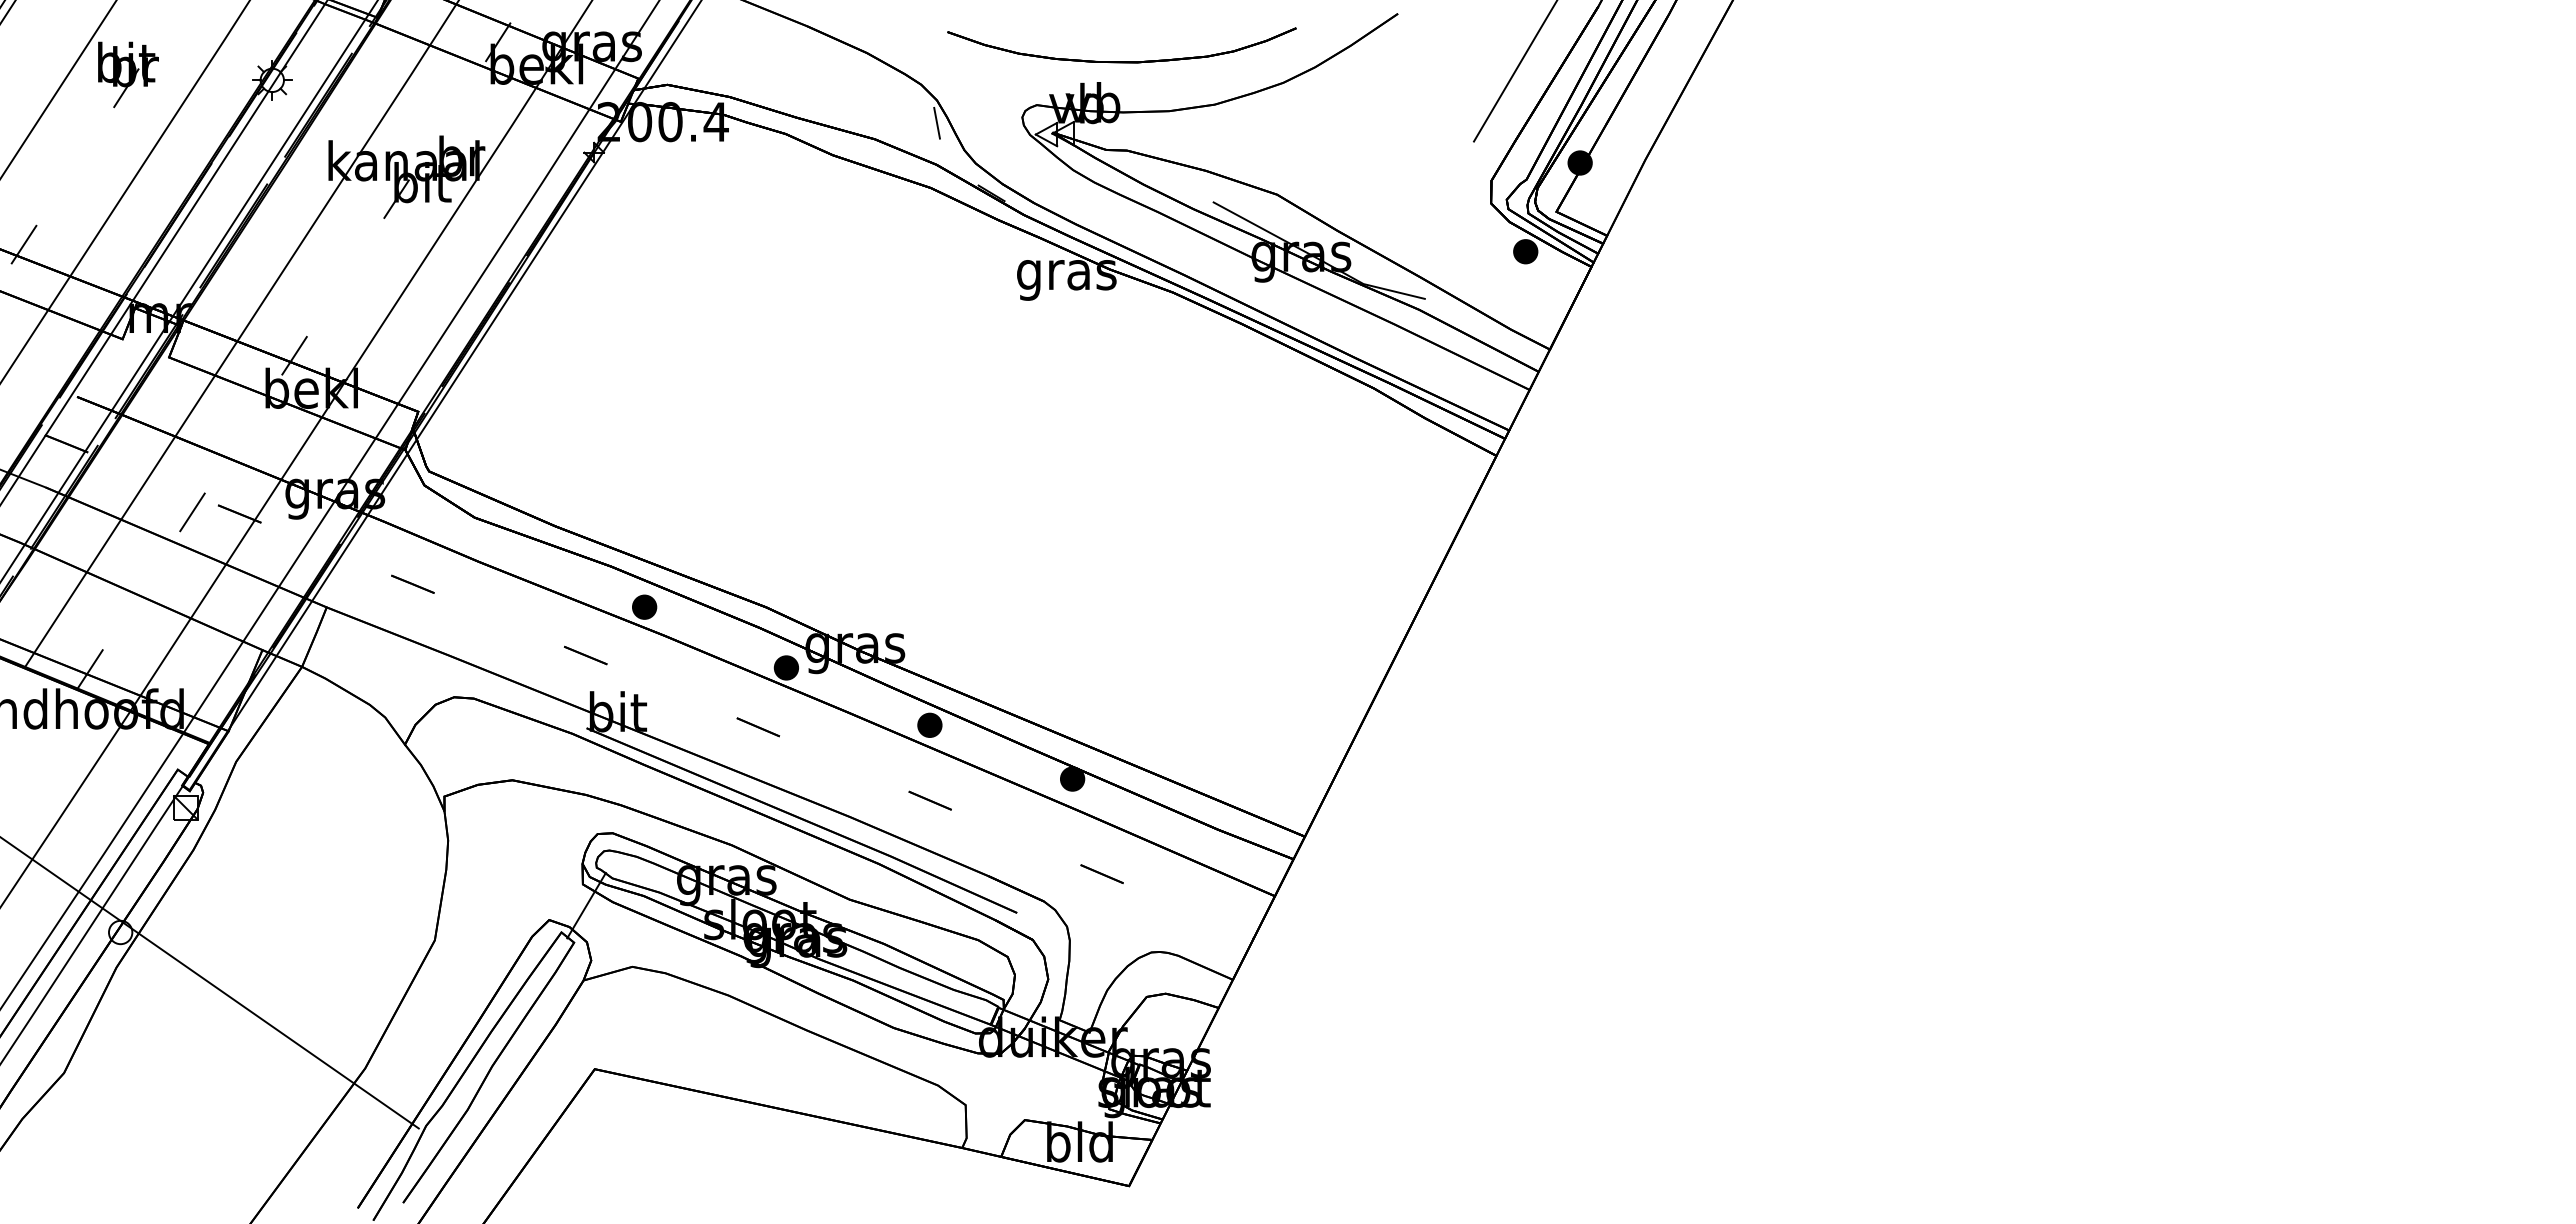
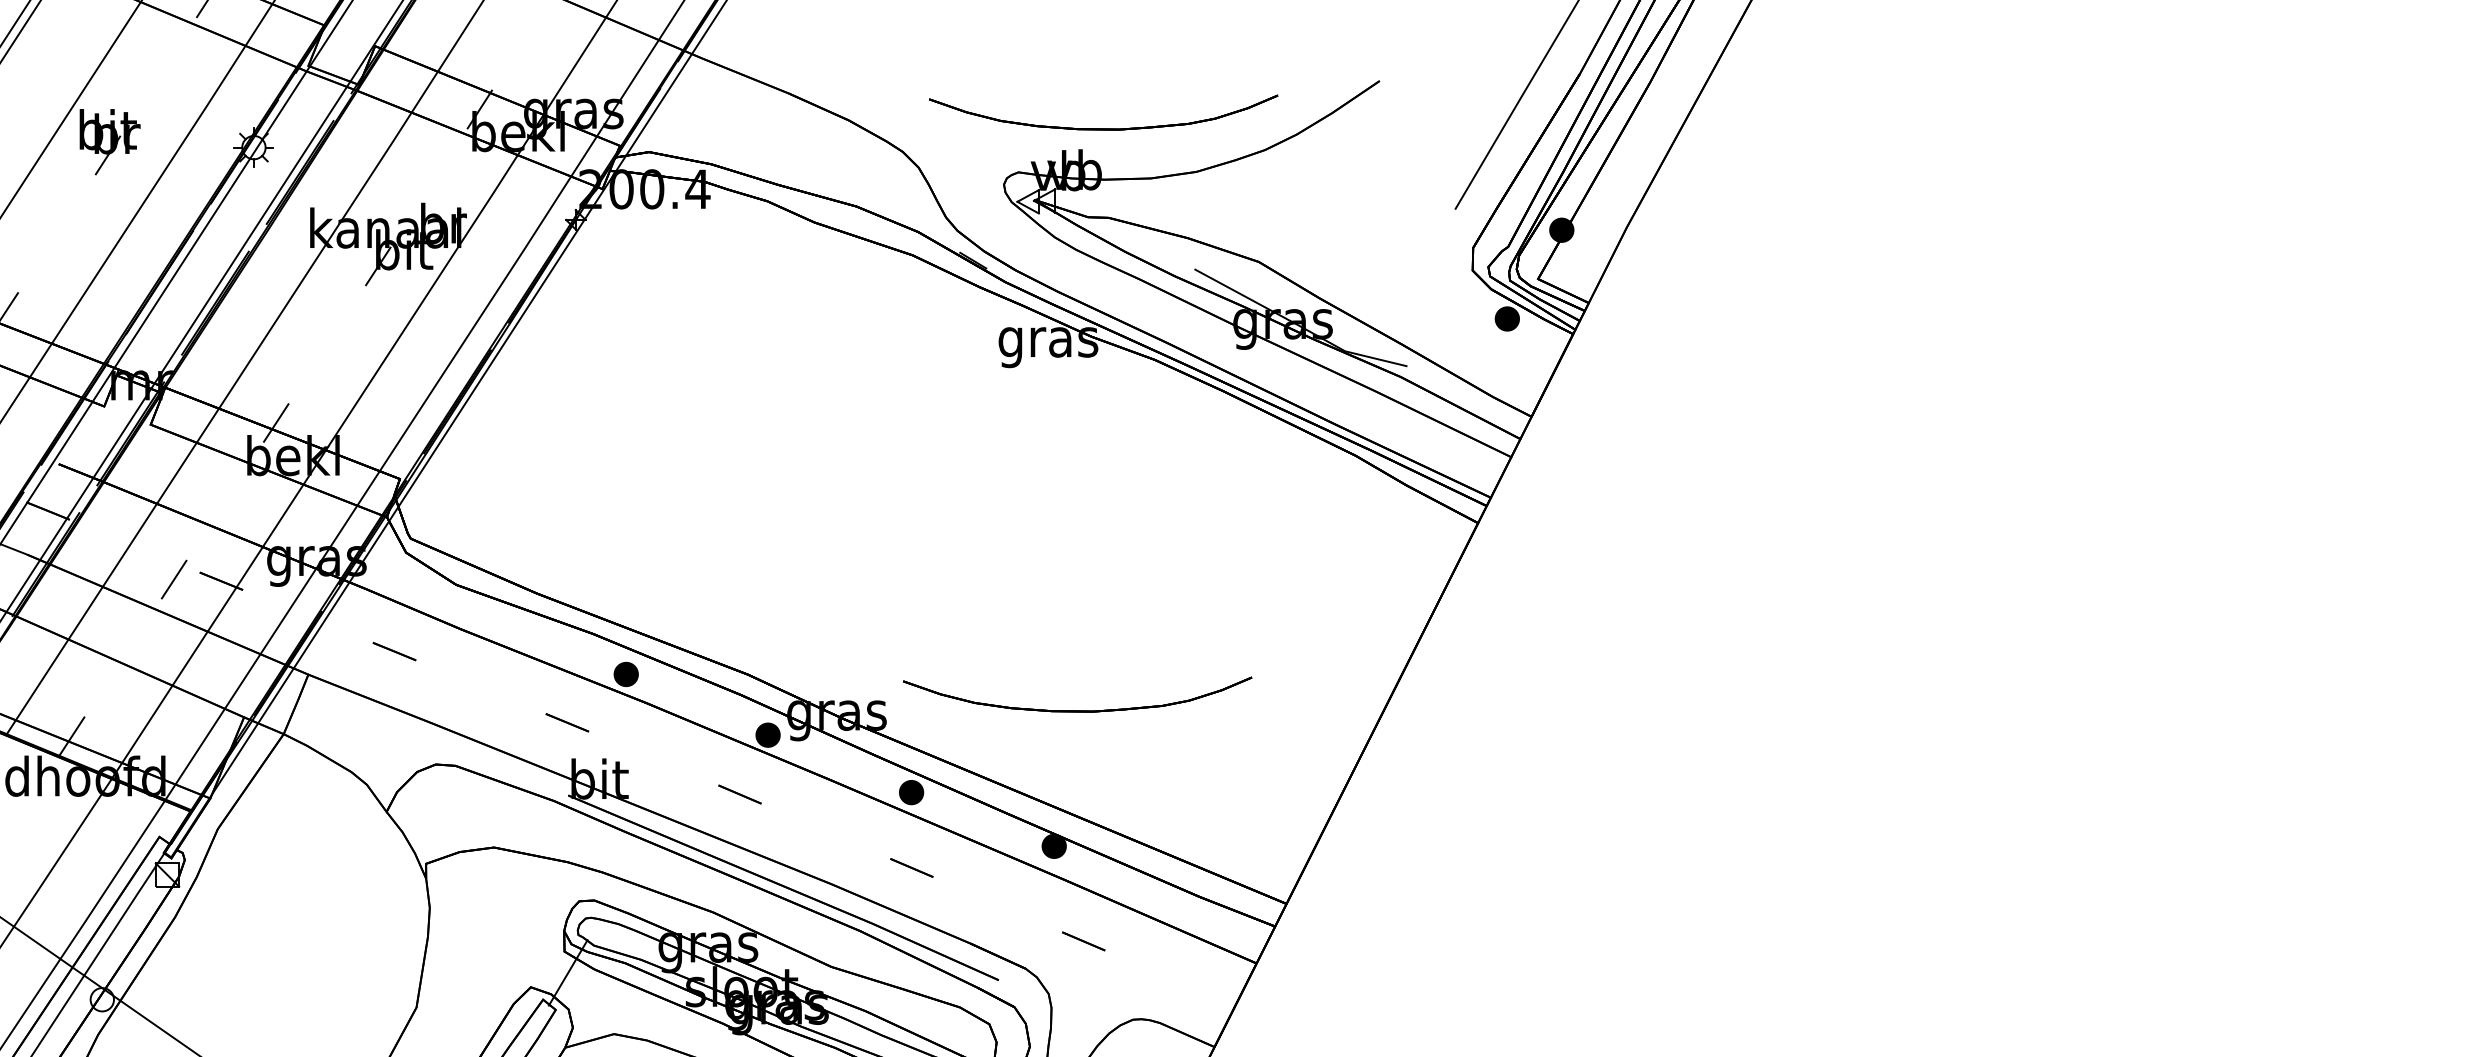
line: (936, 122) -> (918, 189), removed
part: (1095, 643) -> (1077, 710), added

